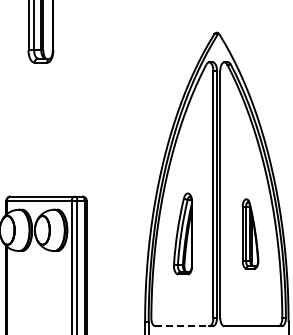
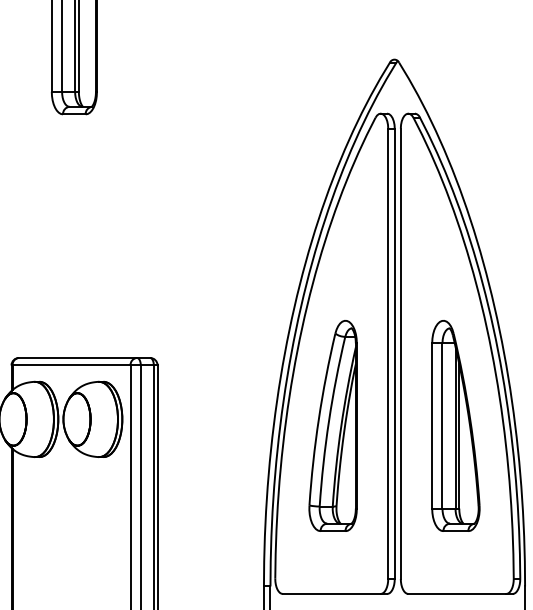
part: (182, 233) -> (332, 425), size x1.43
part: (250, 233) -> (455, 425), size x1.67
line: (182, 326) -> (332, 594), dashed -> solid

